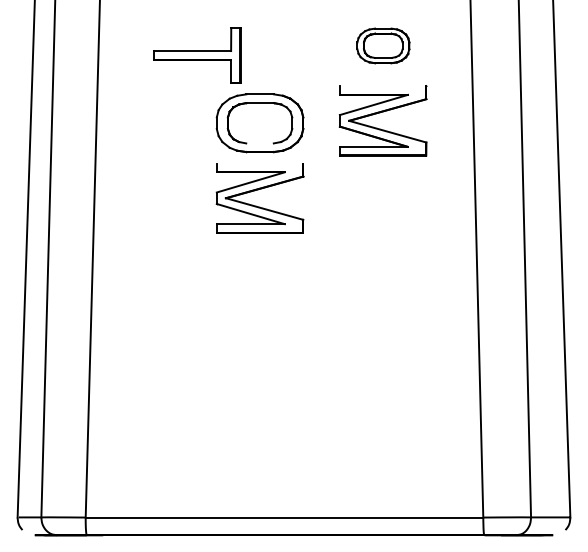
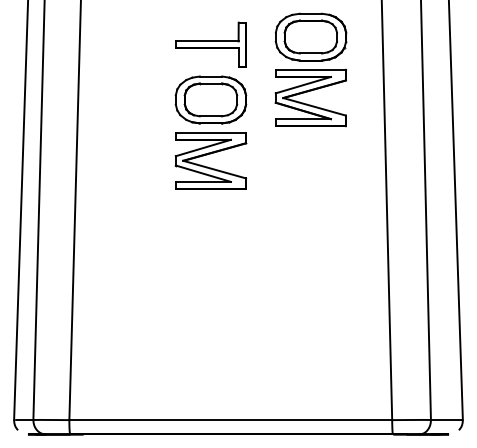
part: (383, 45) -> (311, 36), size x1.67
part: (197, 55) -> (211, 44), moved
line: (382, 86) -> (310, 70), added
line: (259, 143) -> (210, 116), added
line: (259, 163) -> (210, 132), added

